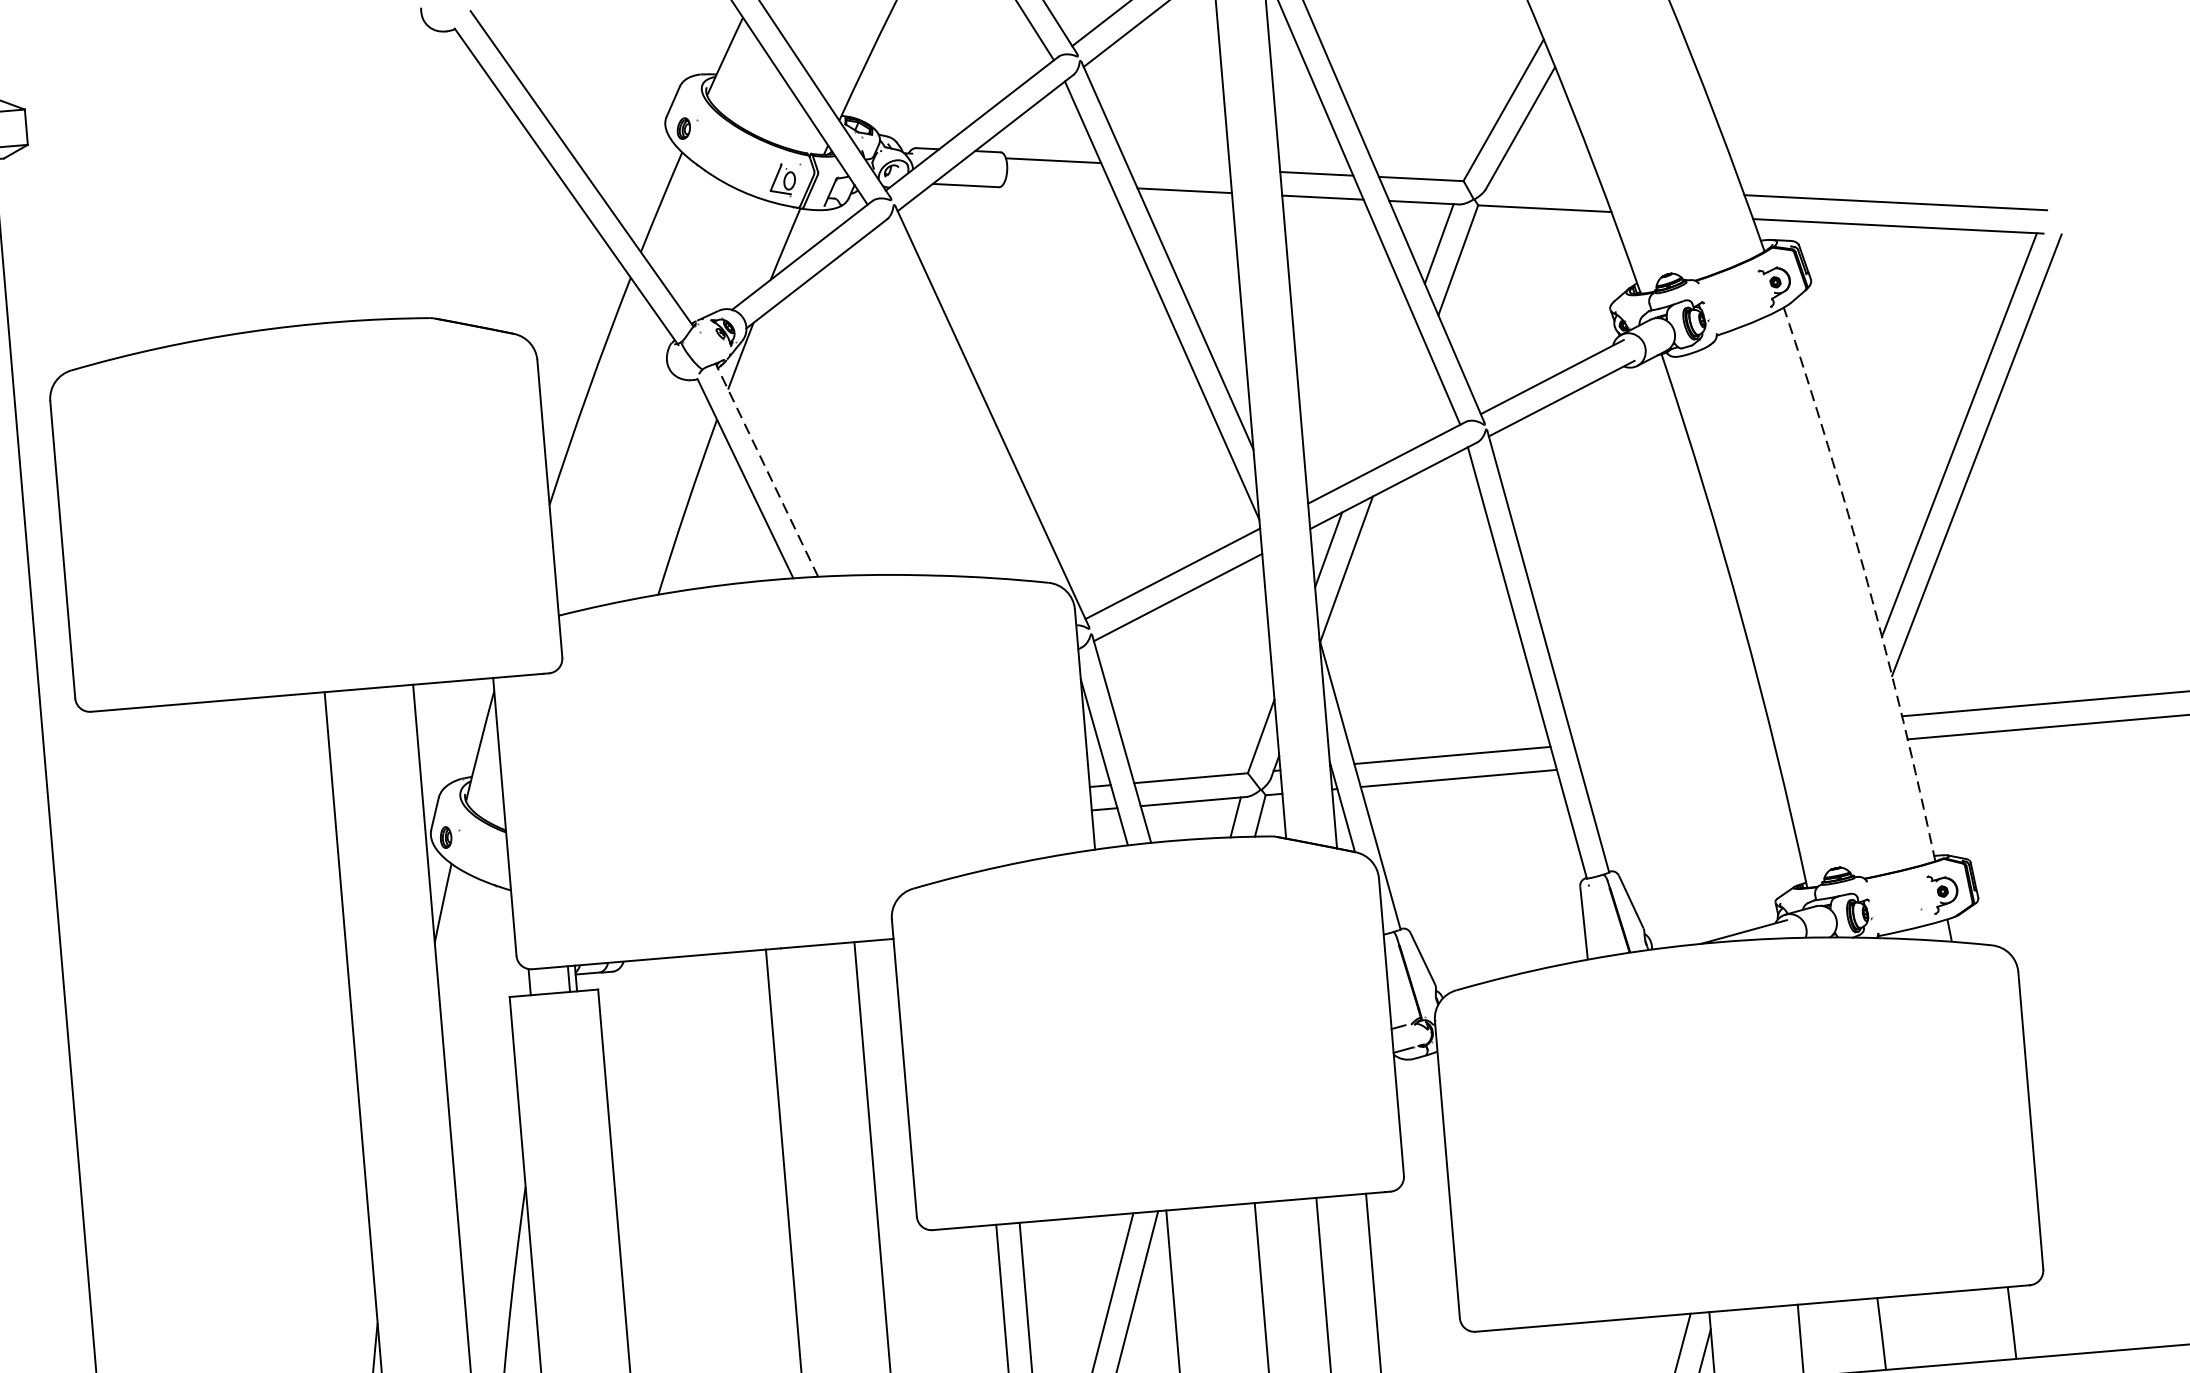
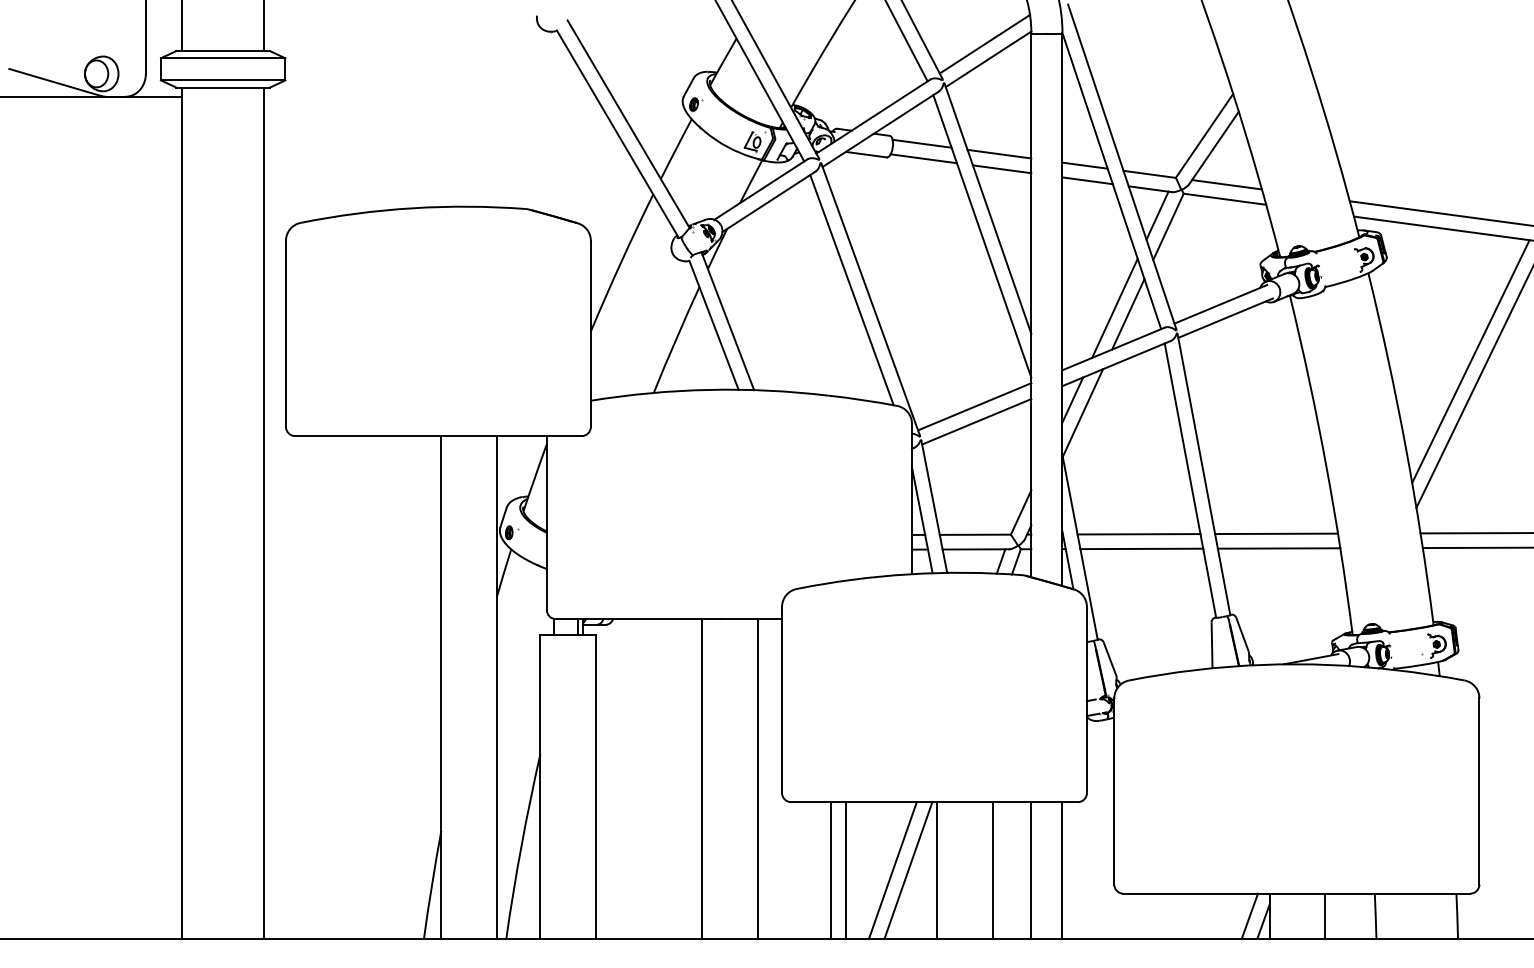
line: (1178, 165) -> (999, 153), added
line: (1057, 184) -> (923, 158), added
line: (1545, 184) -> (1226, 184), added
line: (1382, 396) -> (1114, 307), added
line: (960, 404) -> (851, 290), added
line: (1406, 405) -> (1128, 314), added
line: (766, 470) -> (727, 321), dashed -> solid
arc: (1868, 582) -> (1406, 448), dashed -> solid
line: (1671, 735) -> (1276, 533), added
line: (1677, 759) -> (1278, 548), added

